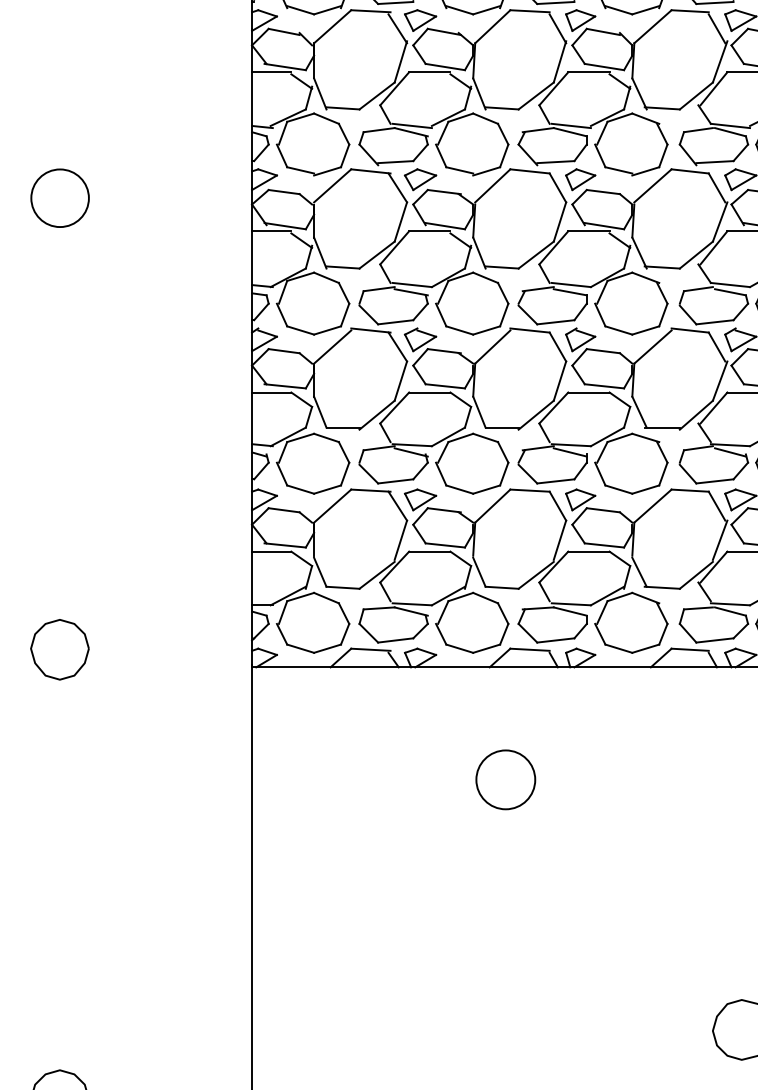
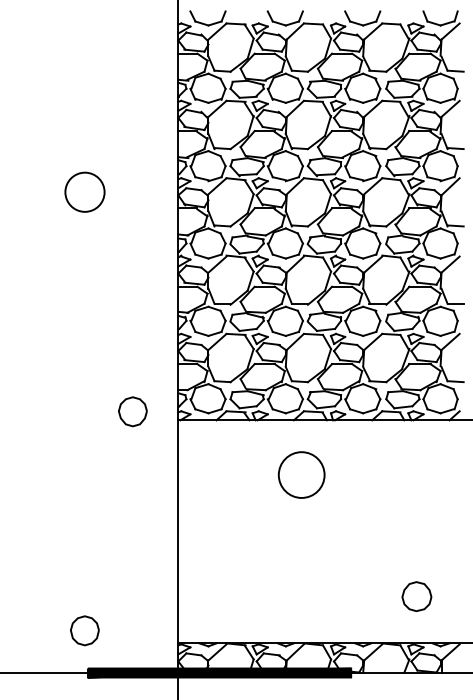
circle: (61, 198) -> (85, 192), size x1.4
part: (59, 649) -> (132, 411), moved
circle: (505, 778) -> (301, 474), size x1.6

